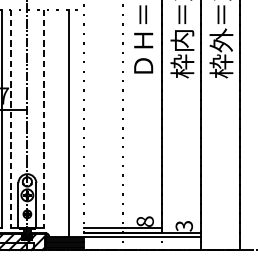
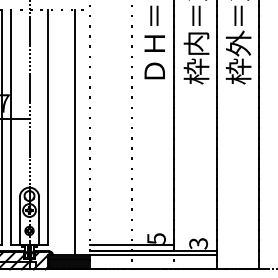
line: (10, 118) -> (11, 127), dashed -> solid
line: (44, 118) -> (47, 127), dashed -> solid
text: (145, 221) -> (156, 238), 8 -> 5

